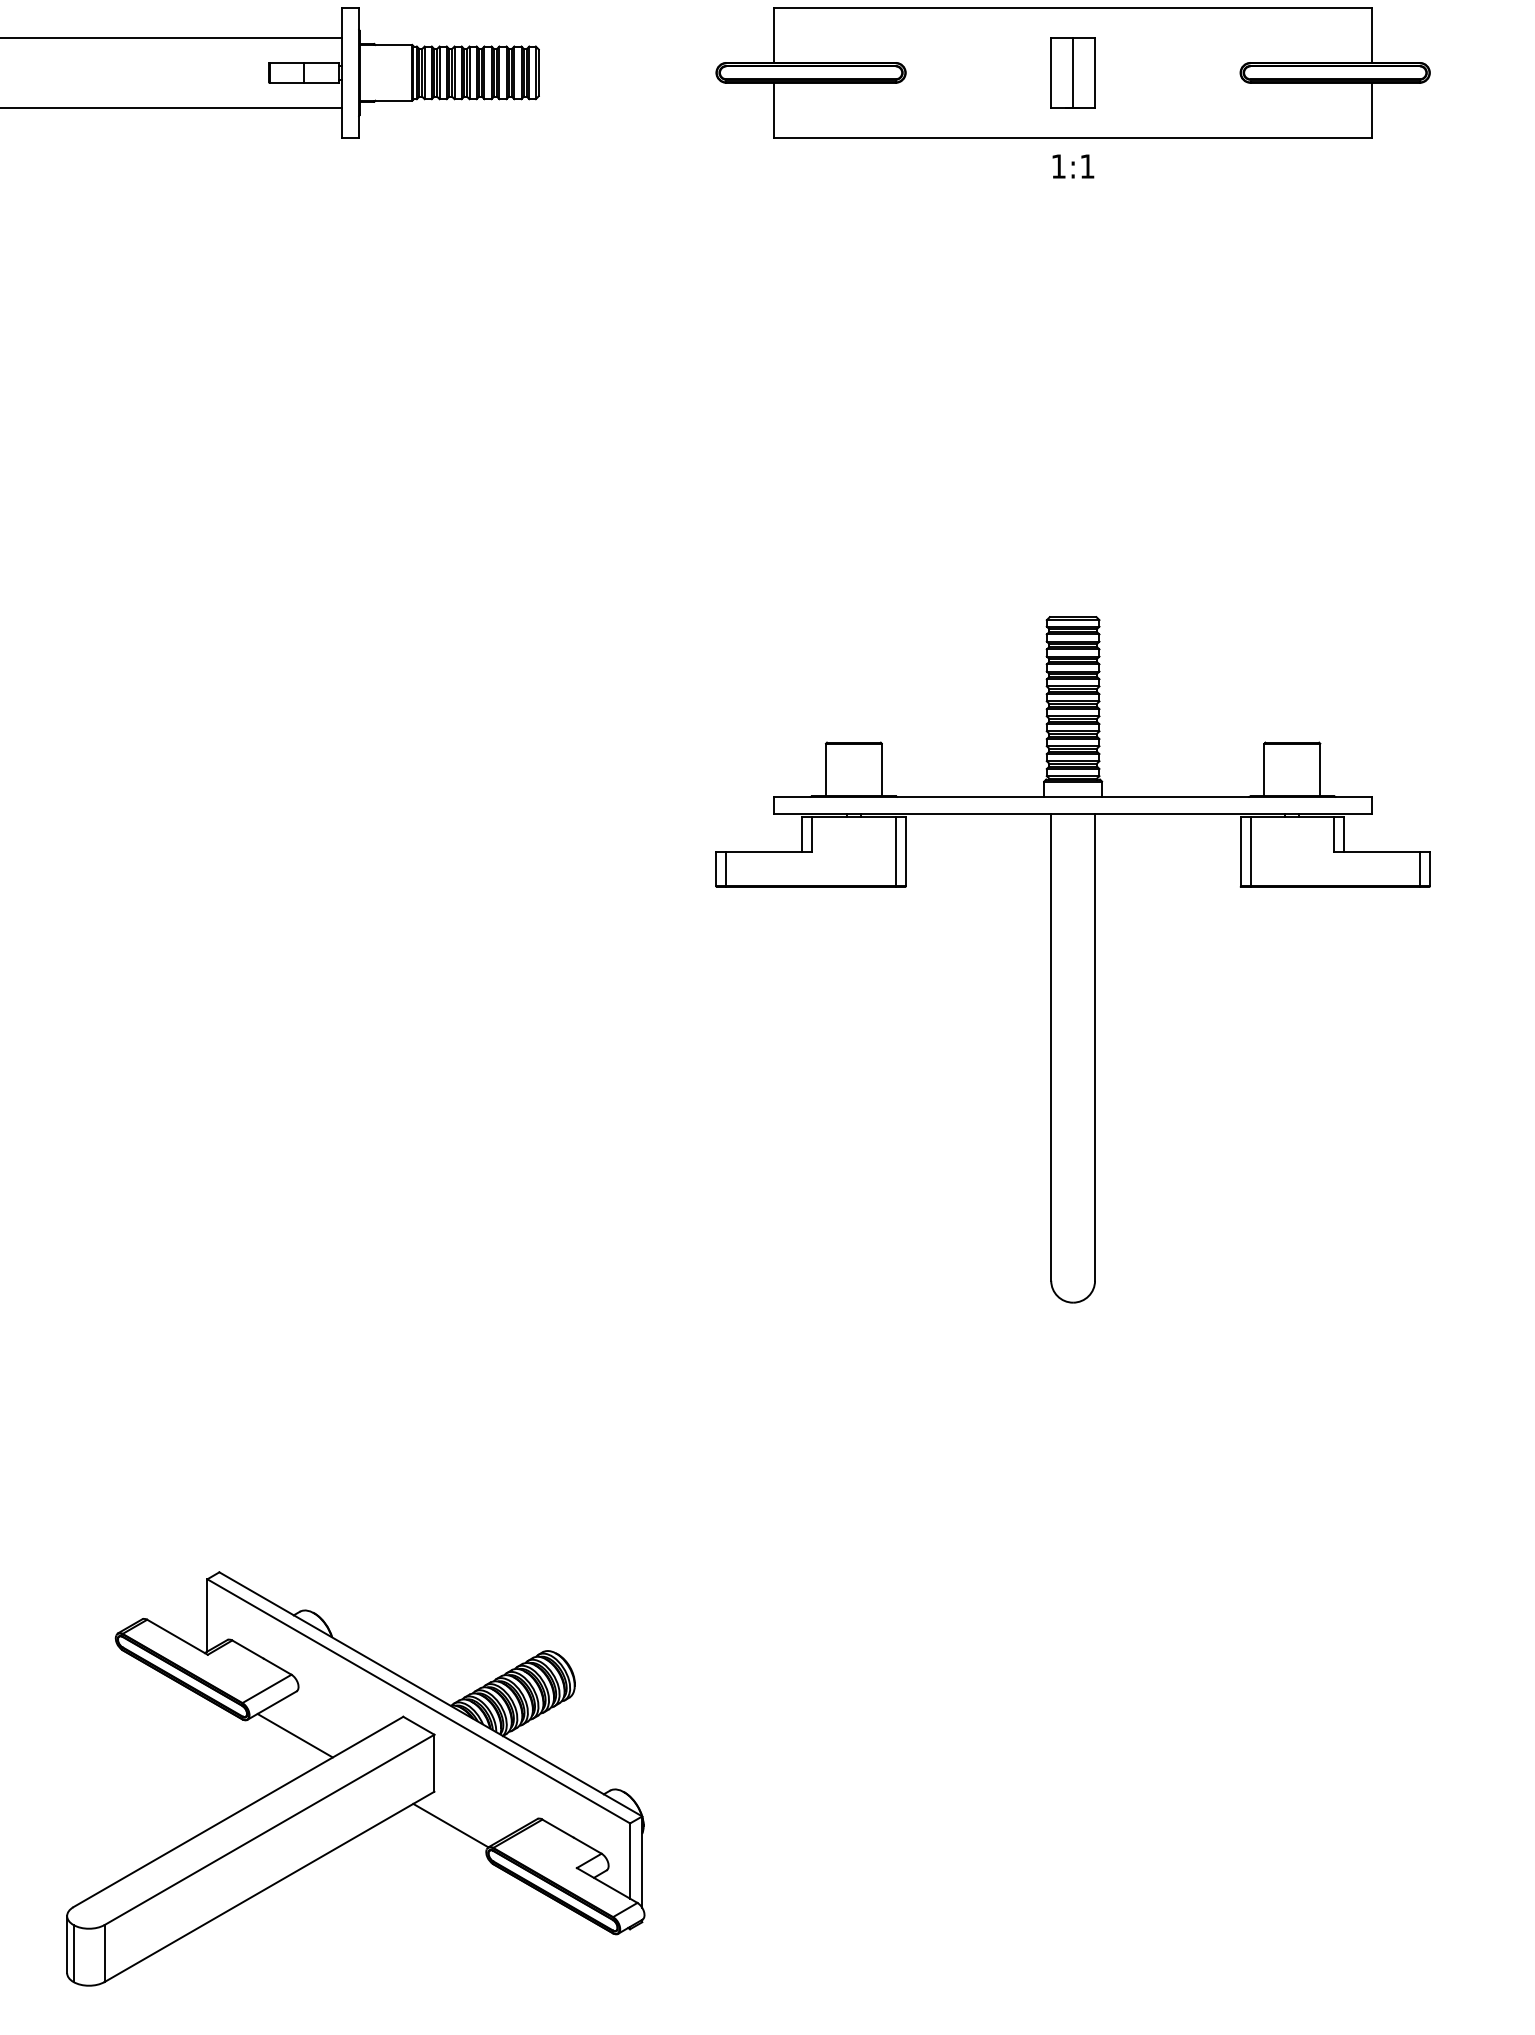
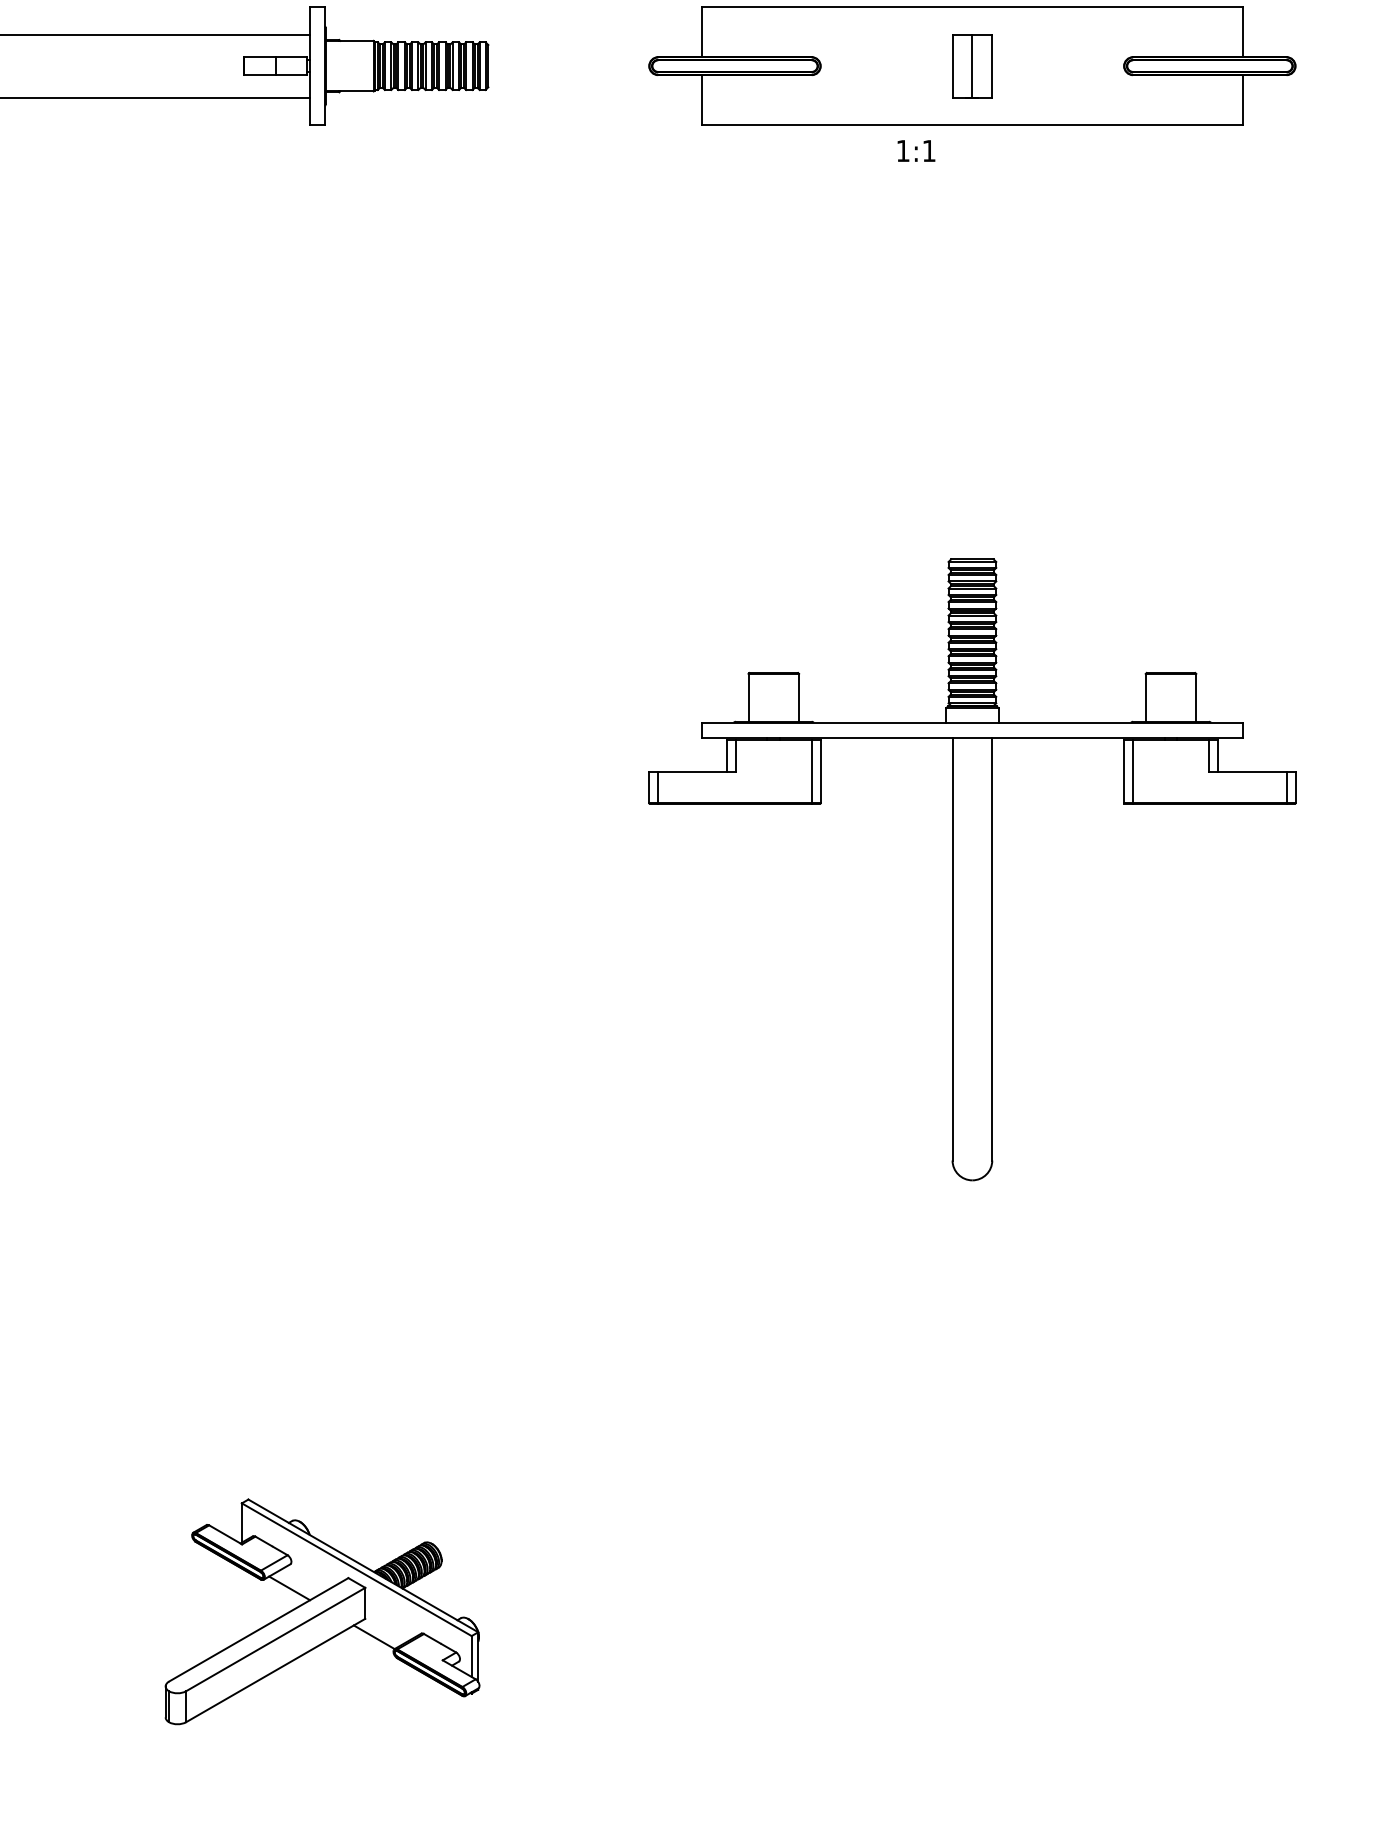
text: (1073, 166) -> (916, 150), moved
part: (355, 1778) -> (322, 1611), size x0.6

